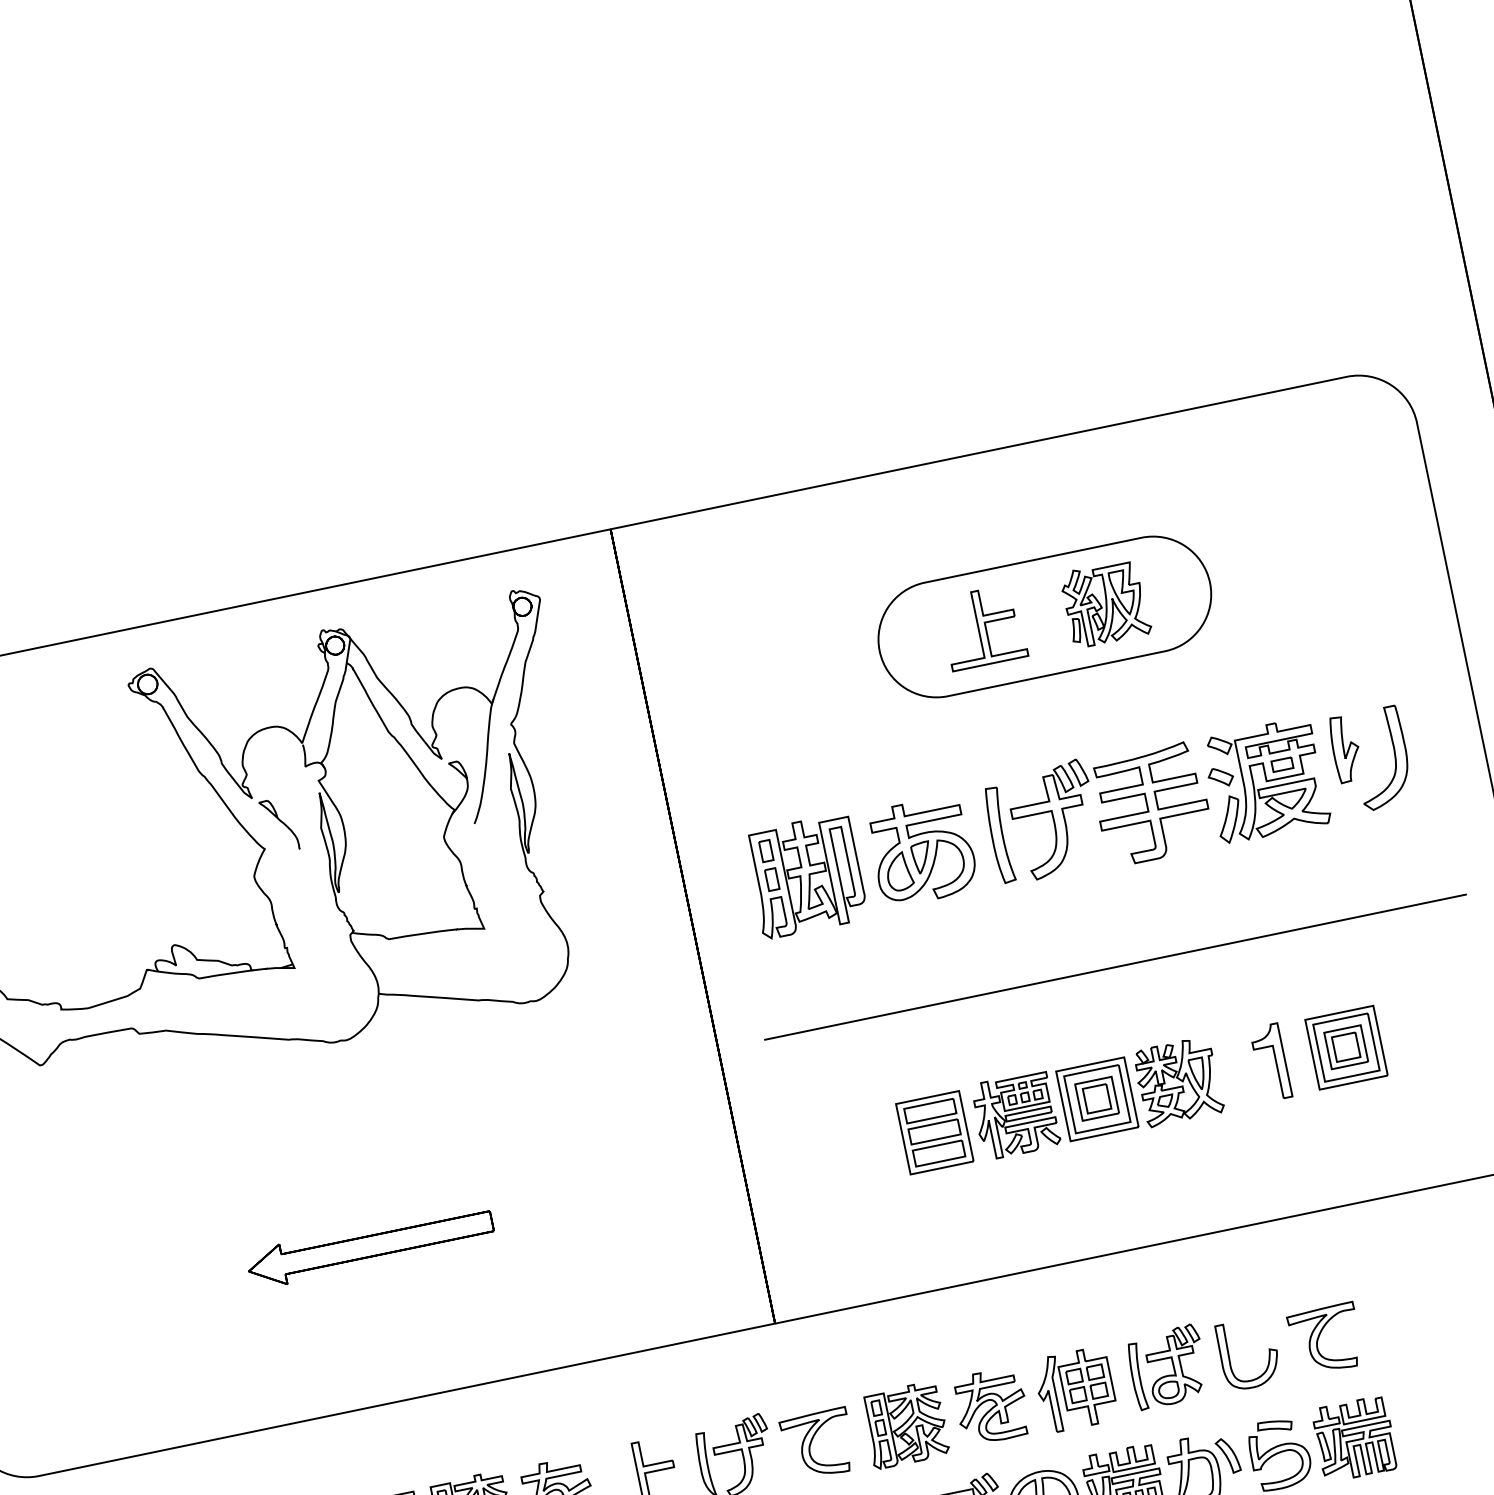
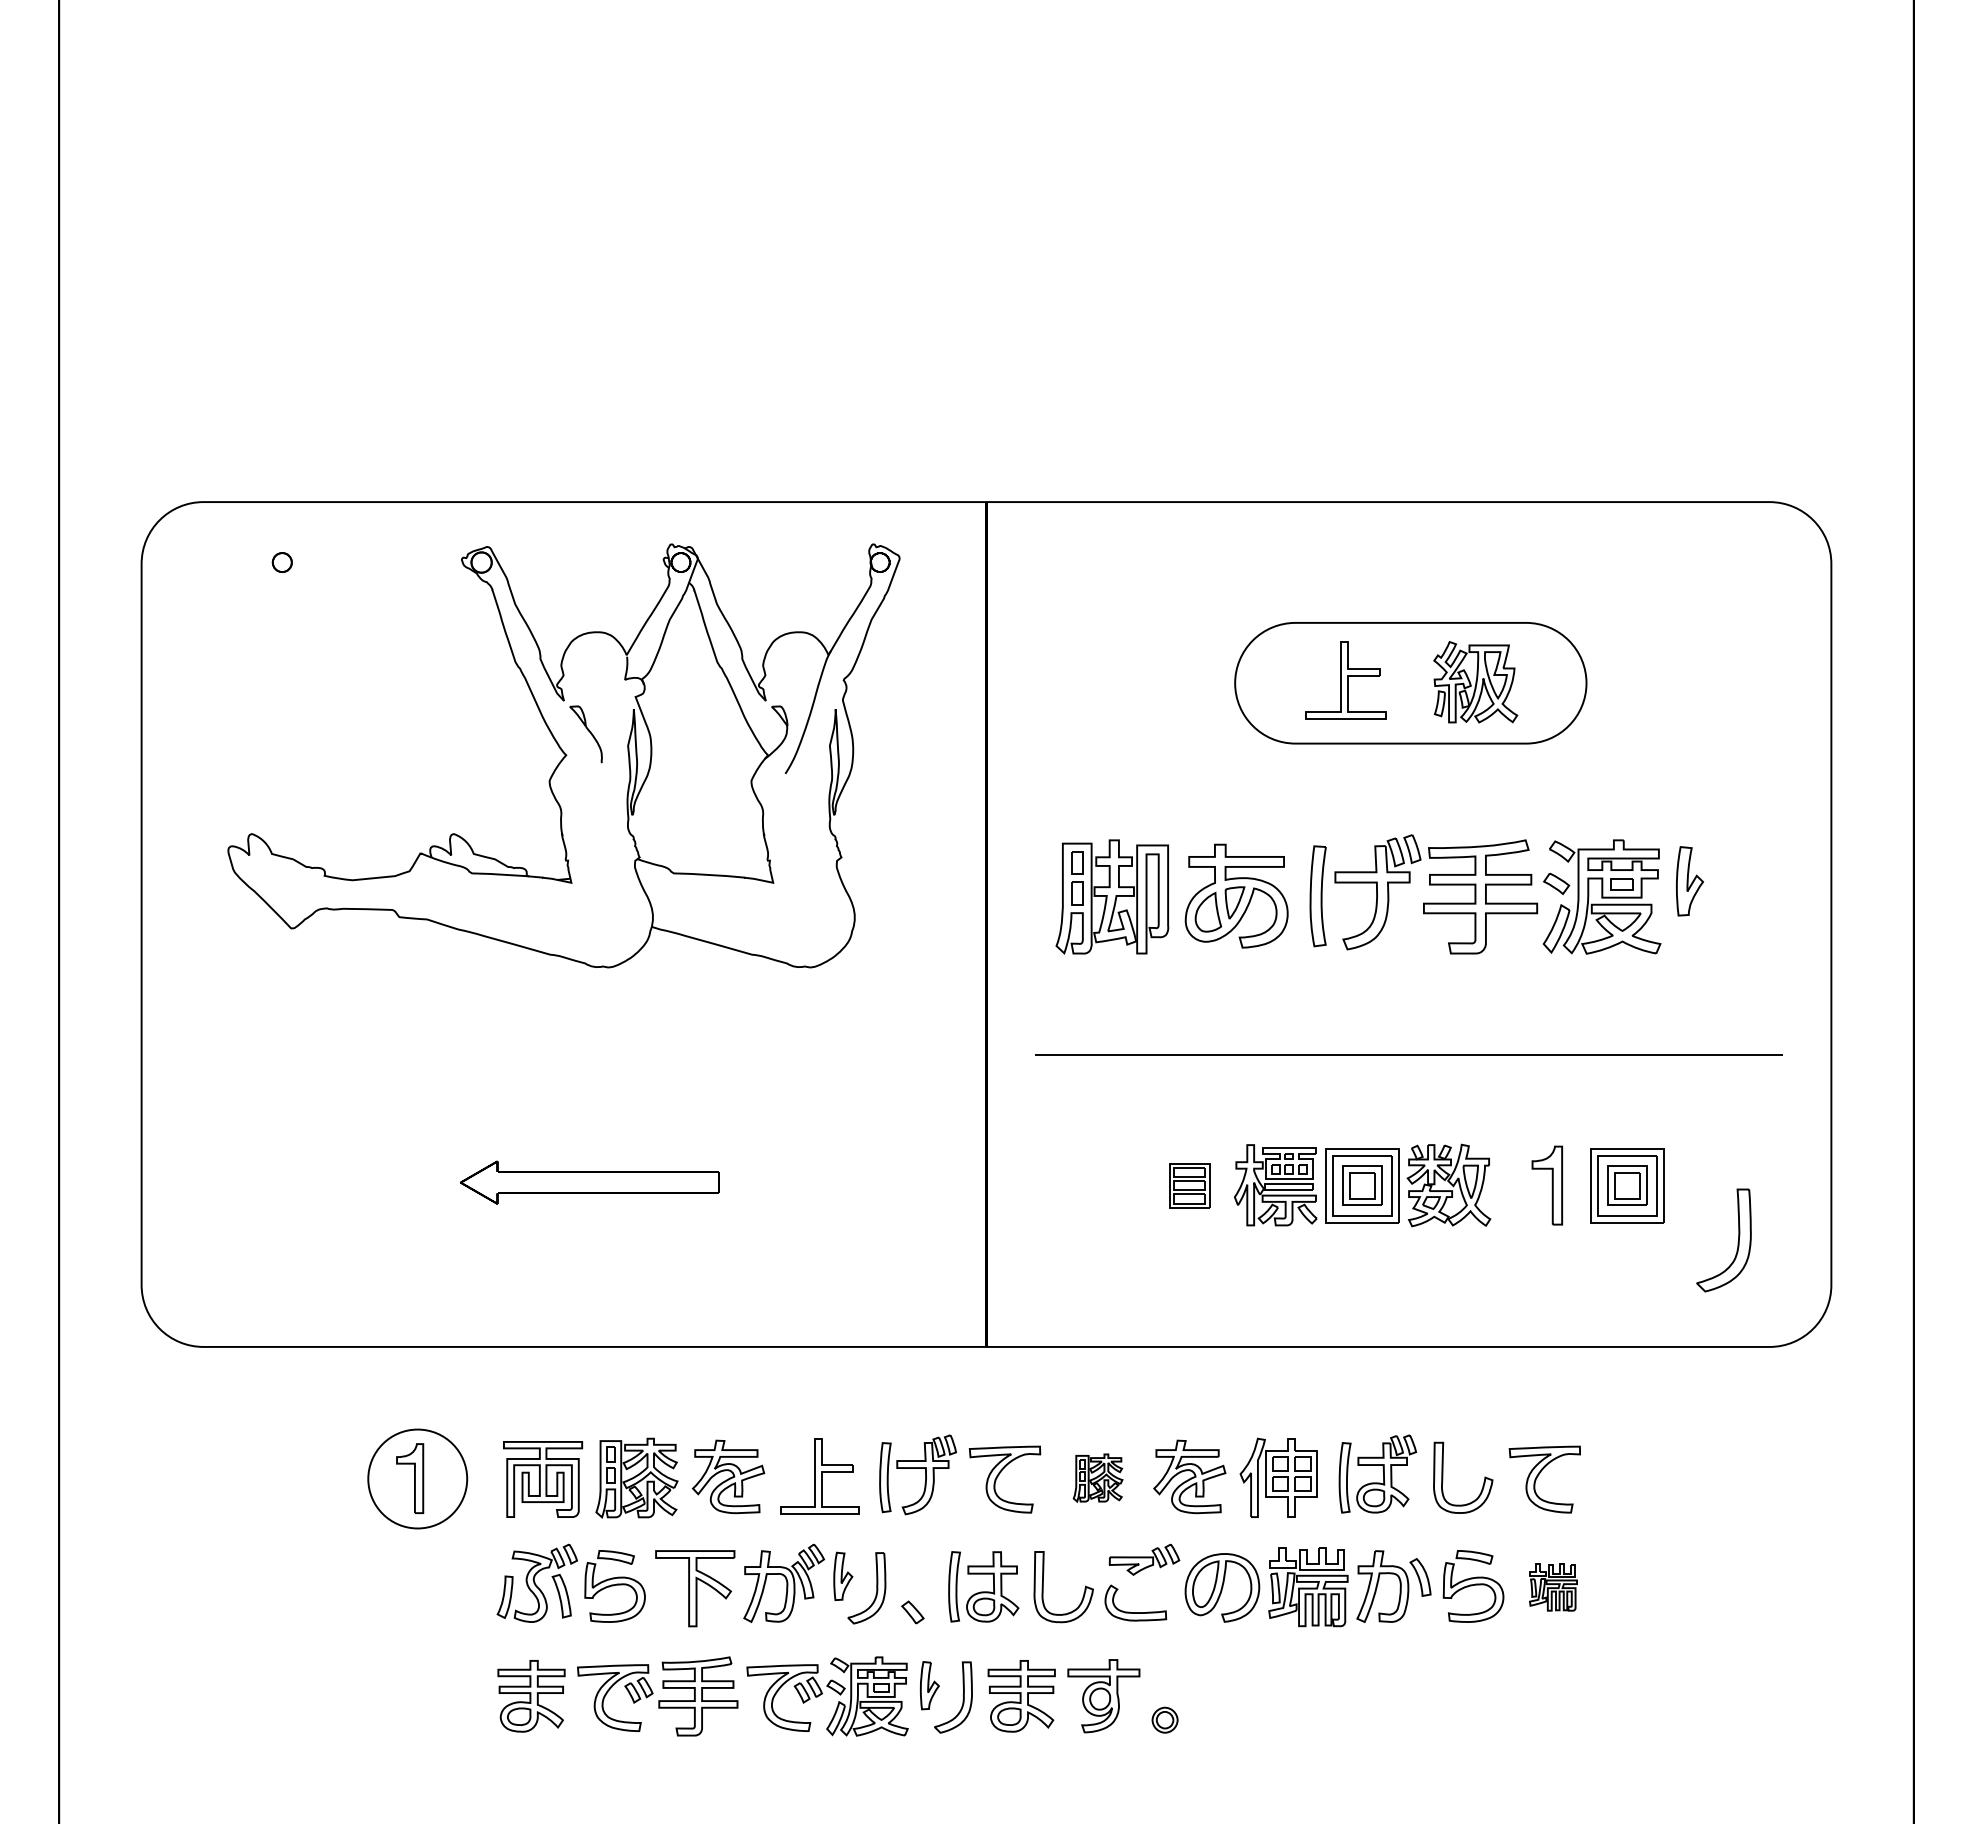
part: (1394, 757) -> (1737, 1242), moved
part: (934, 1132) -> (1189, 1185), size x0.6
part: (904, 1424) -> (1097, 1477), size x0.6
part: (1355, 1439) -> (1553, 1587), size x0.6

